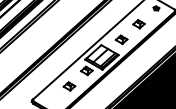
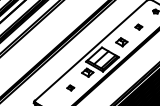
part: (138, 24) -> (138, 27), size x0.6
part: (69, 86) -> (70, 88), size x0.6

